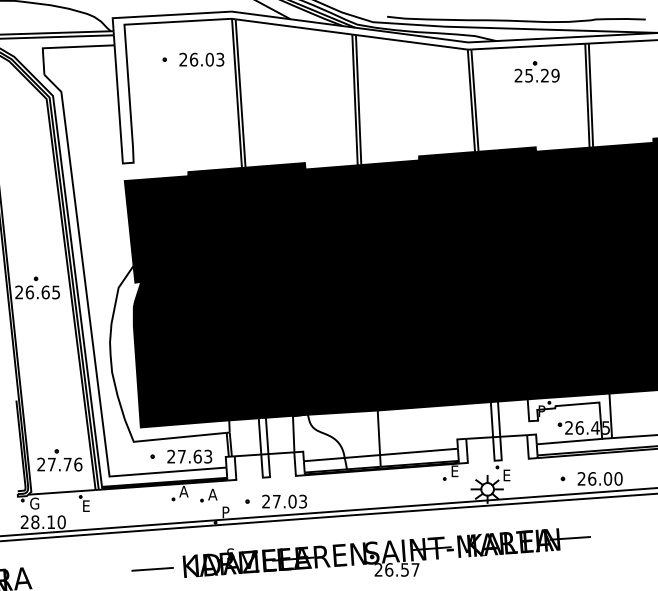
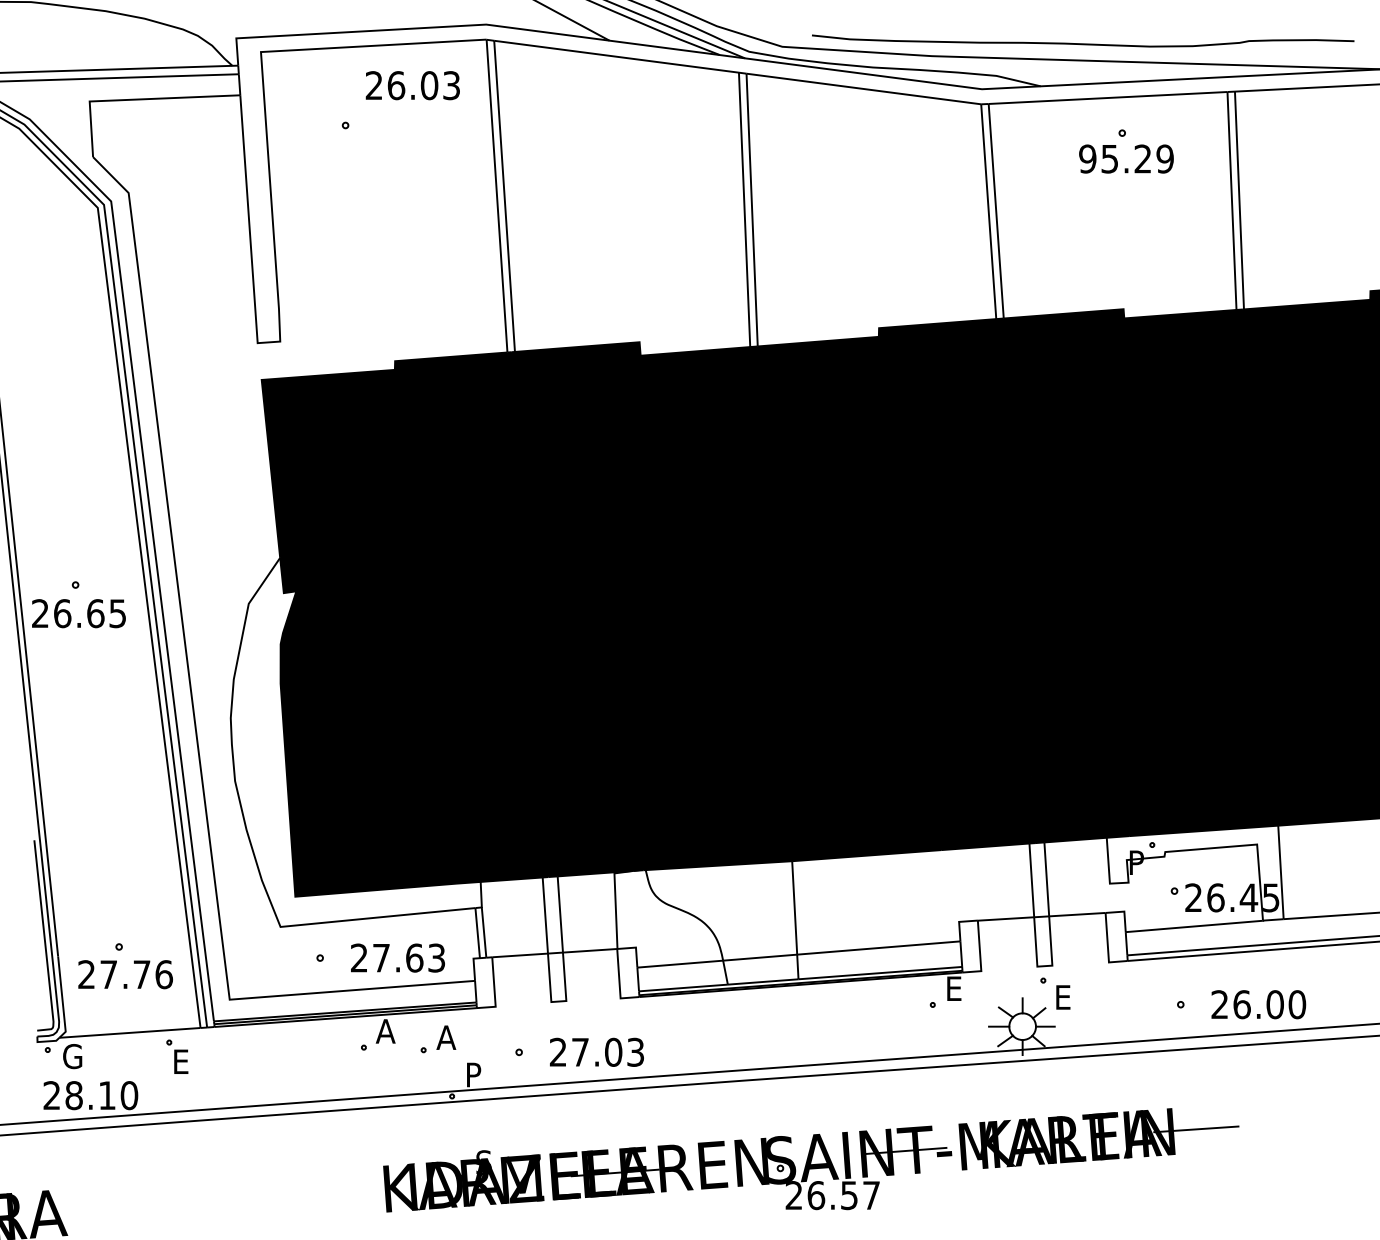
text: (201, 59) -> (412, 85), moved
text: (518, 75) -> (1087, 158), 25.29 -> 95.29
line: (152, 569) -> (319, 1194), removed

